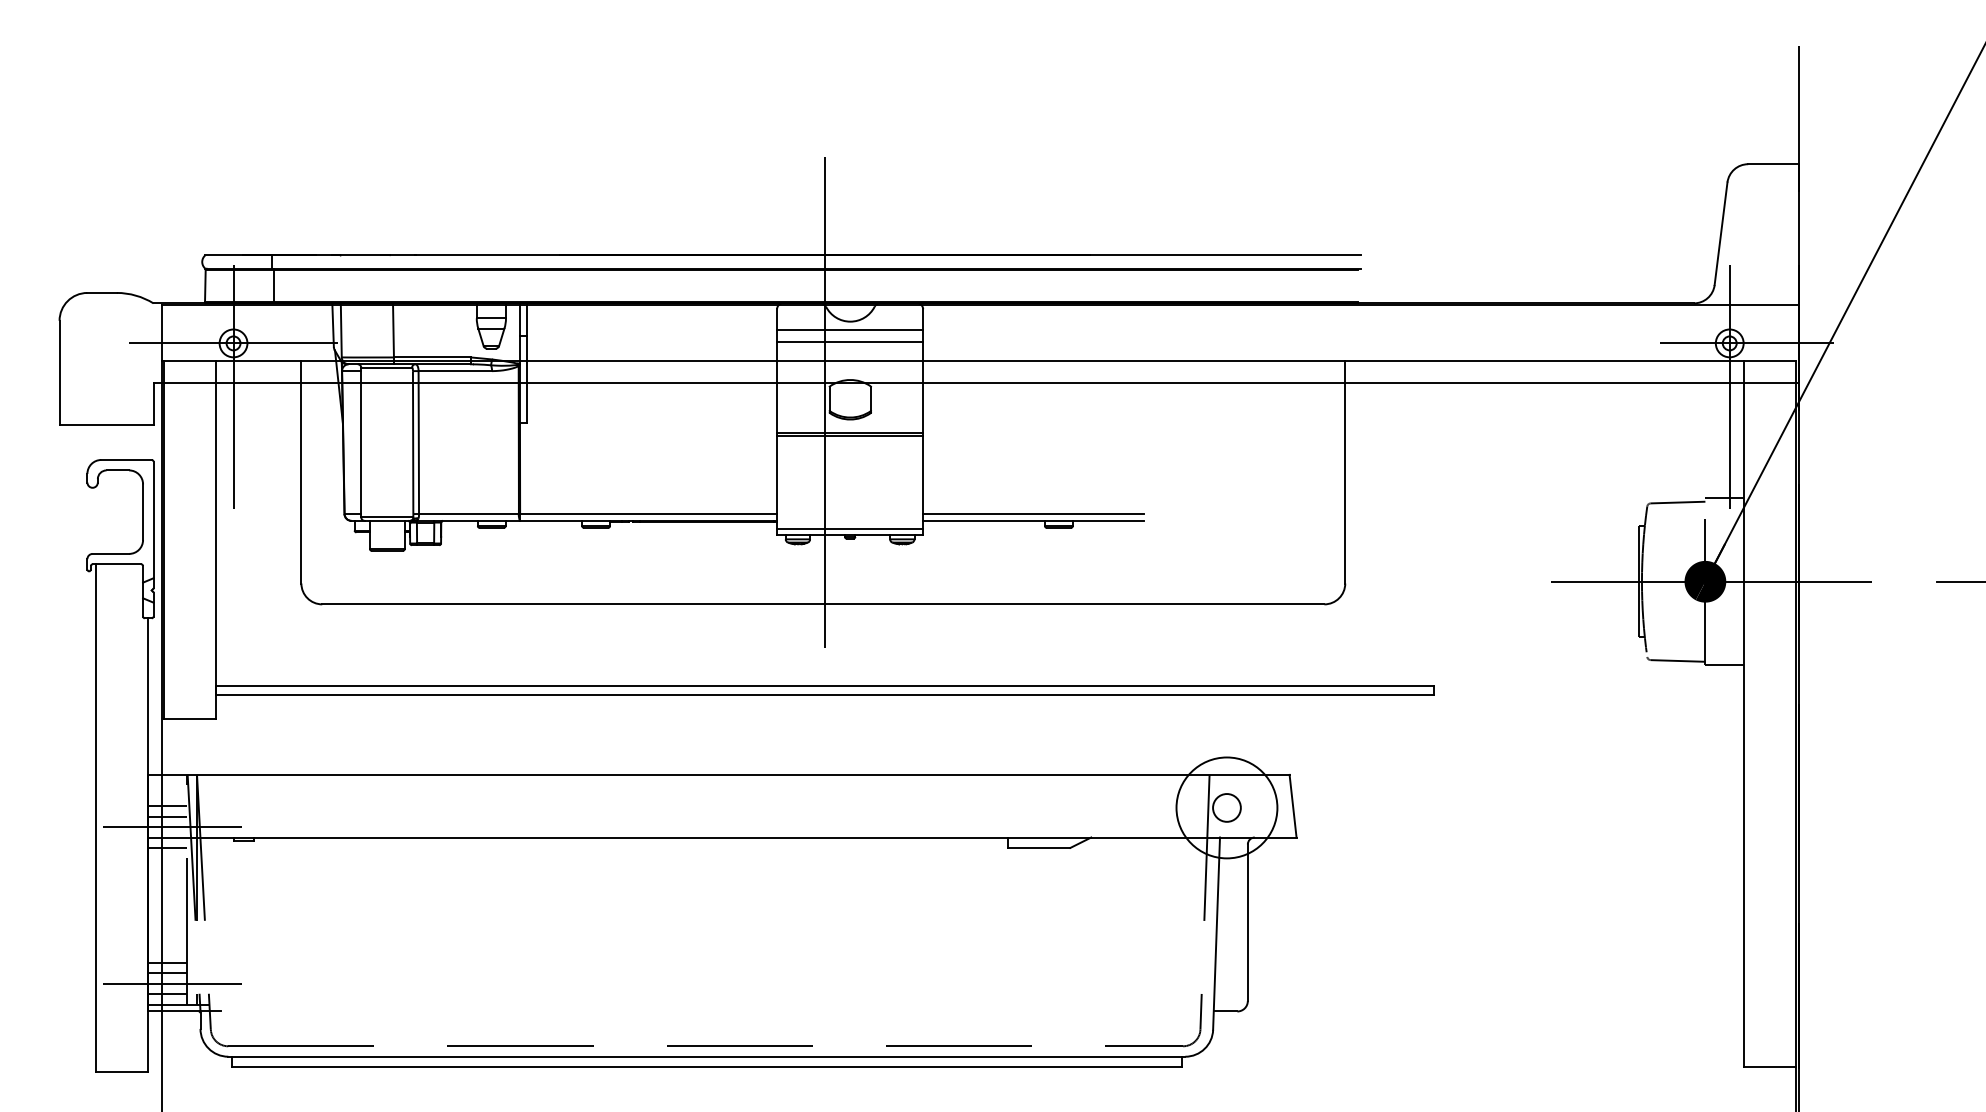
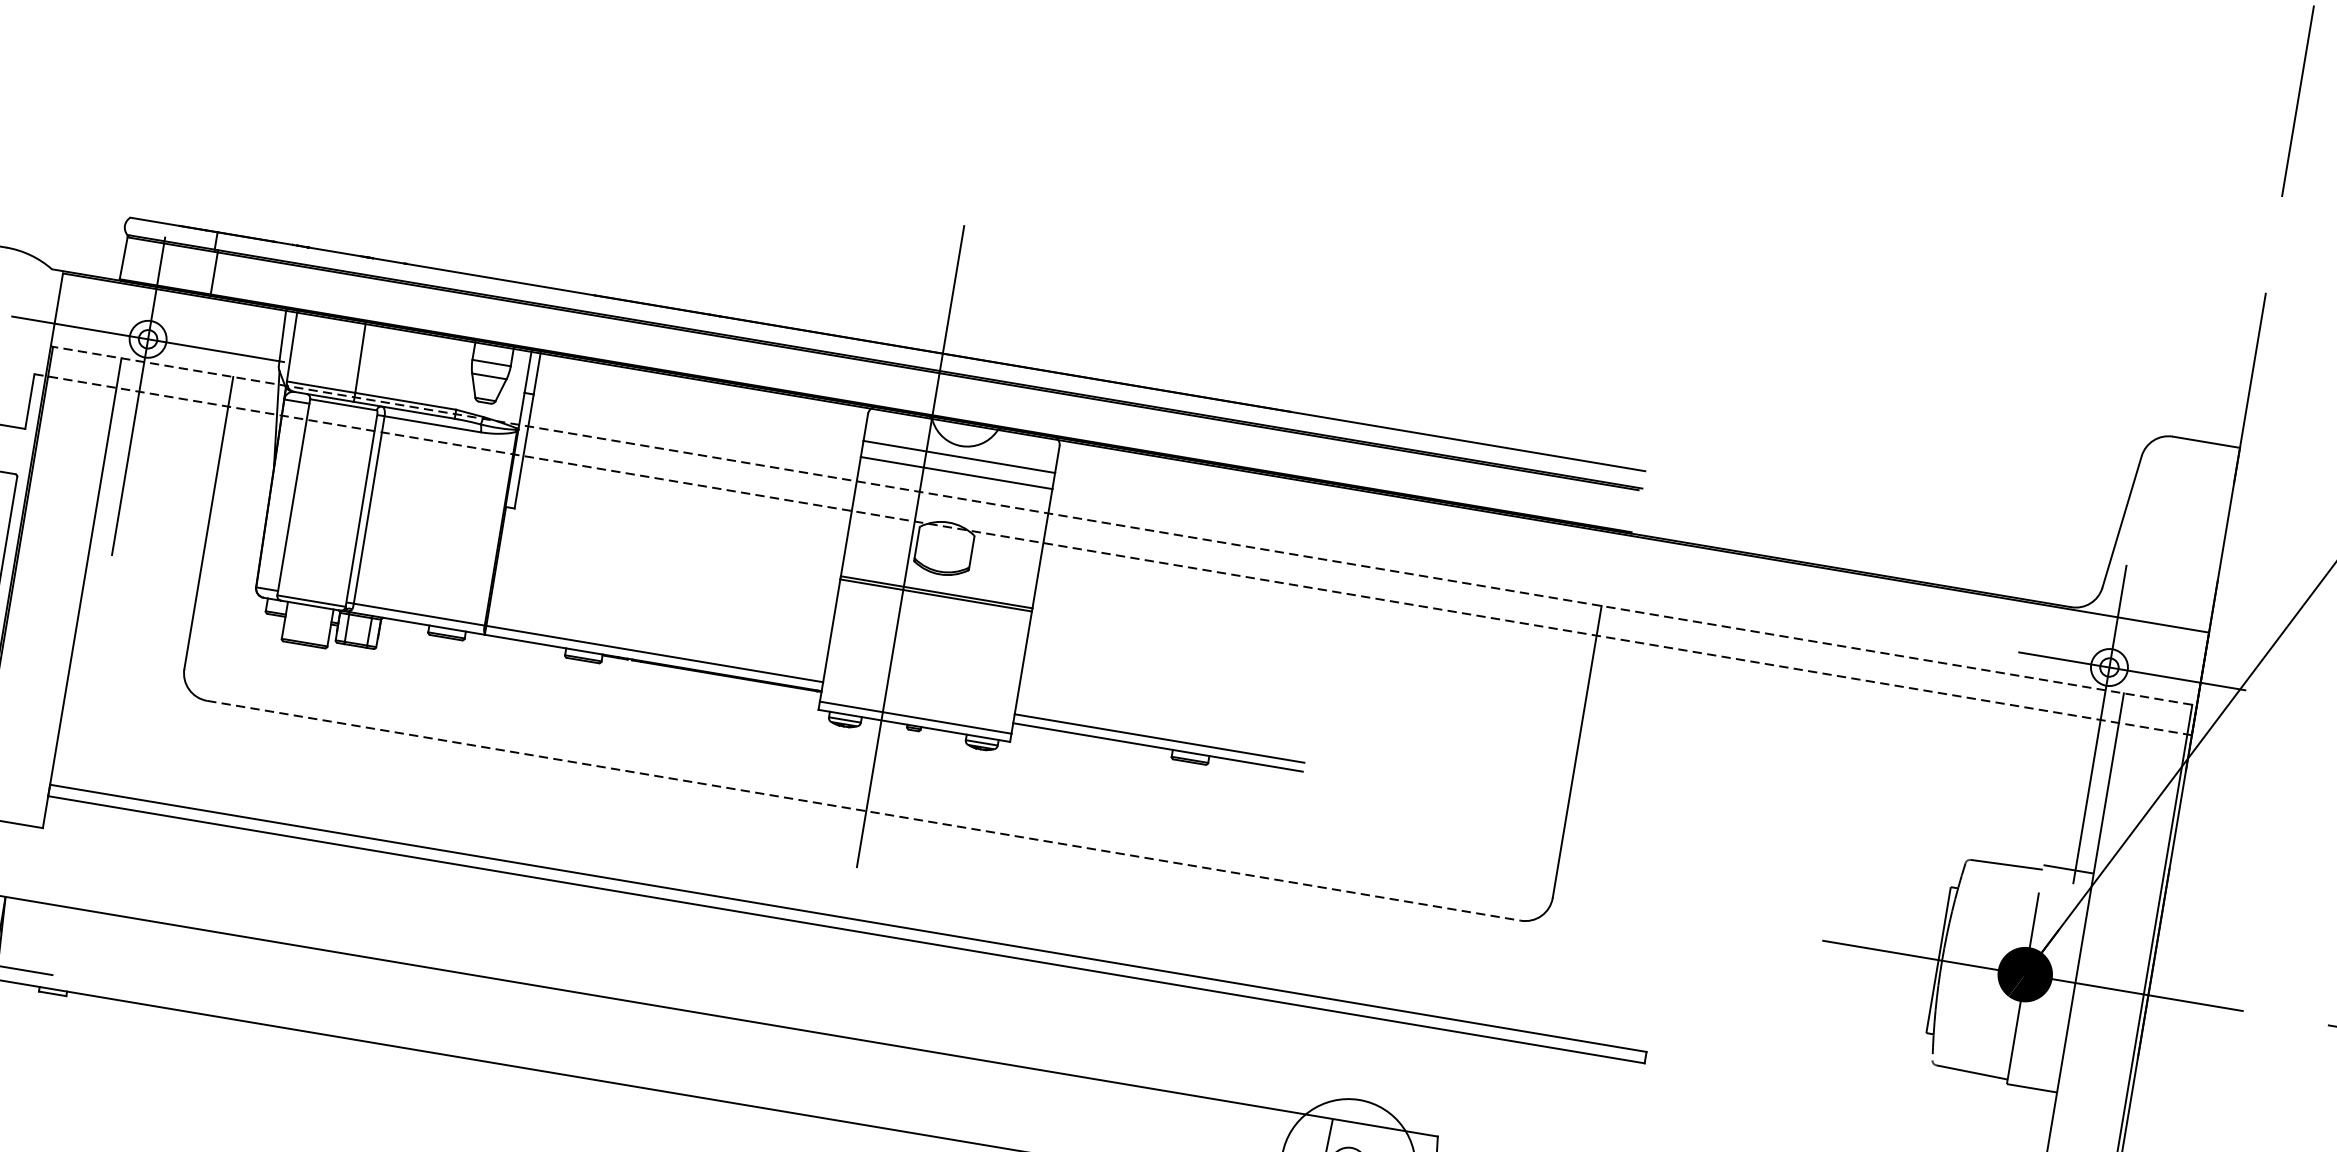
line: (979, 360) -> (1122, 525), solid -> dashed
line: (976, 383) -> (1113, 554), solid -> dashed
line: (823, 604) -> (864, 810), solid -> dashed

